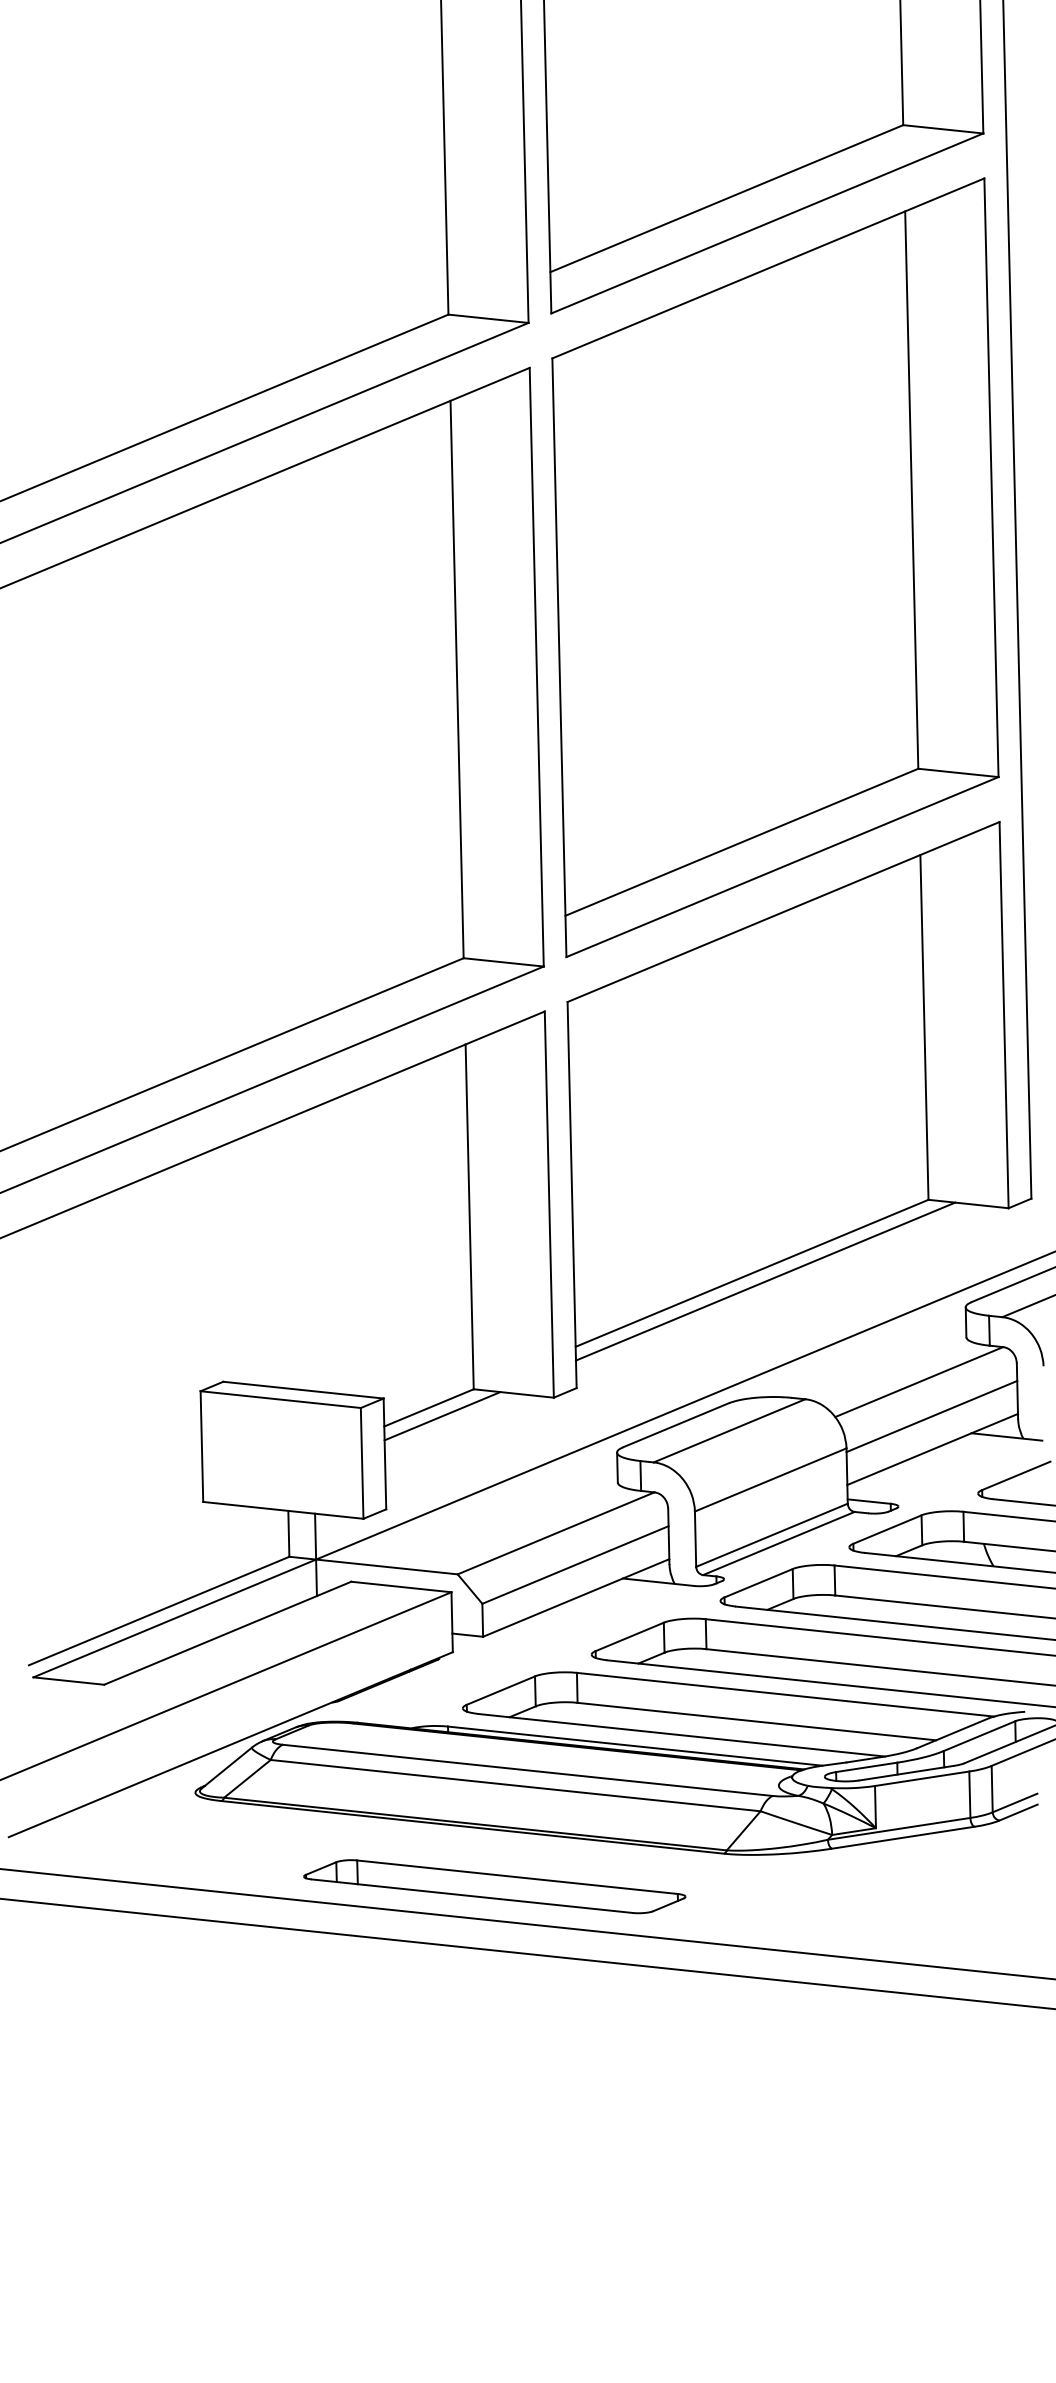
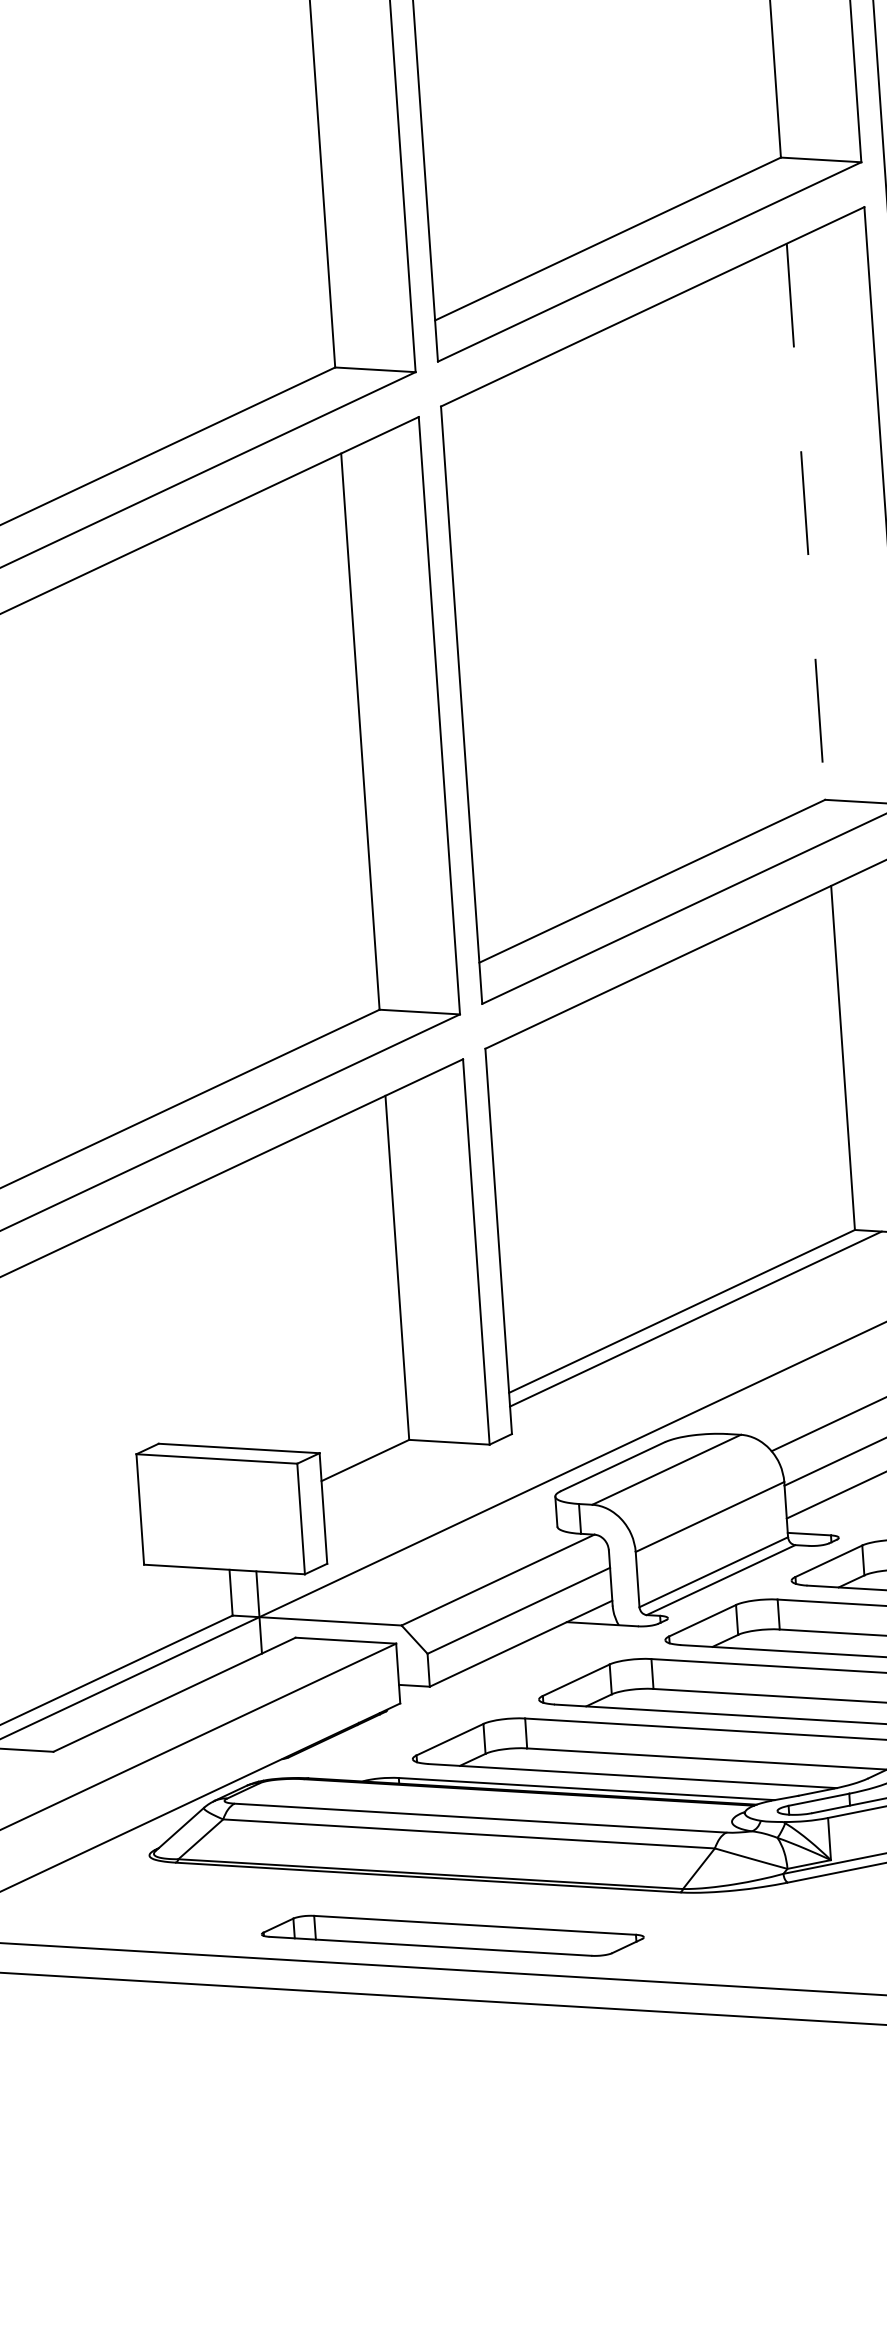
line: (911, 490) -> (805, 522), solid -> dashed
line: (442, 1416) -> (379, 1468), removed

